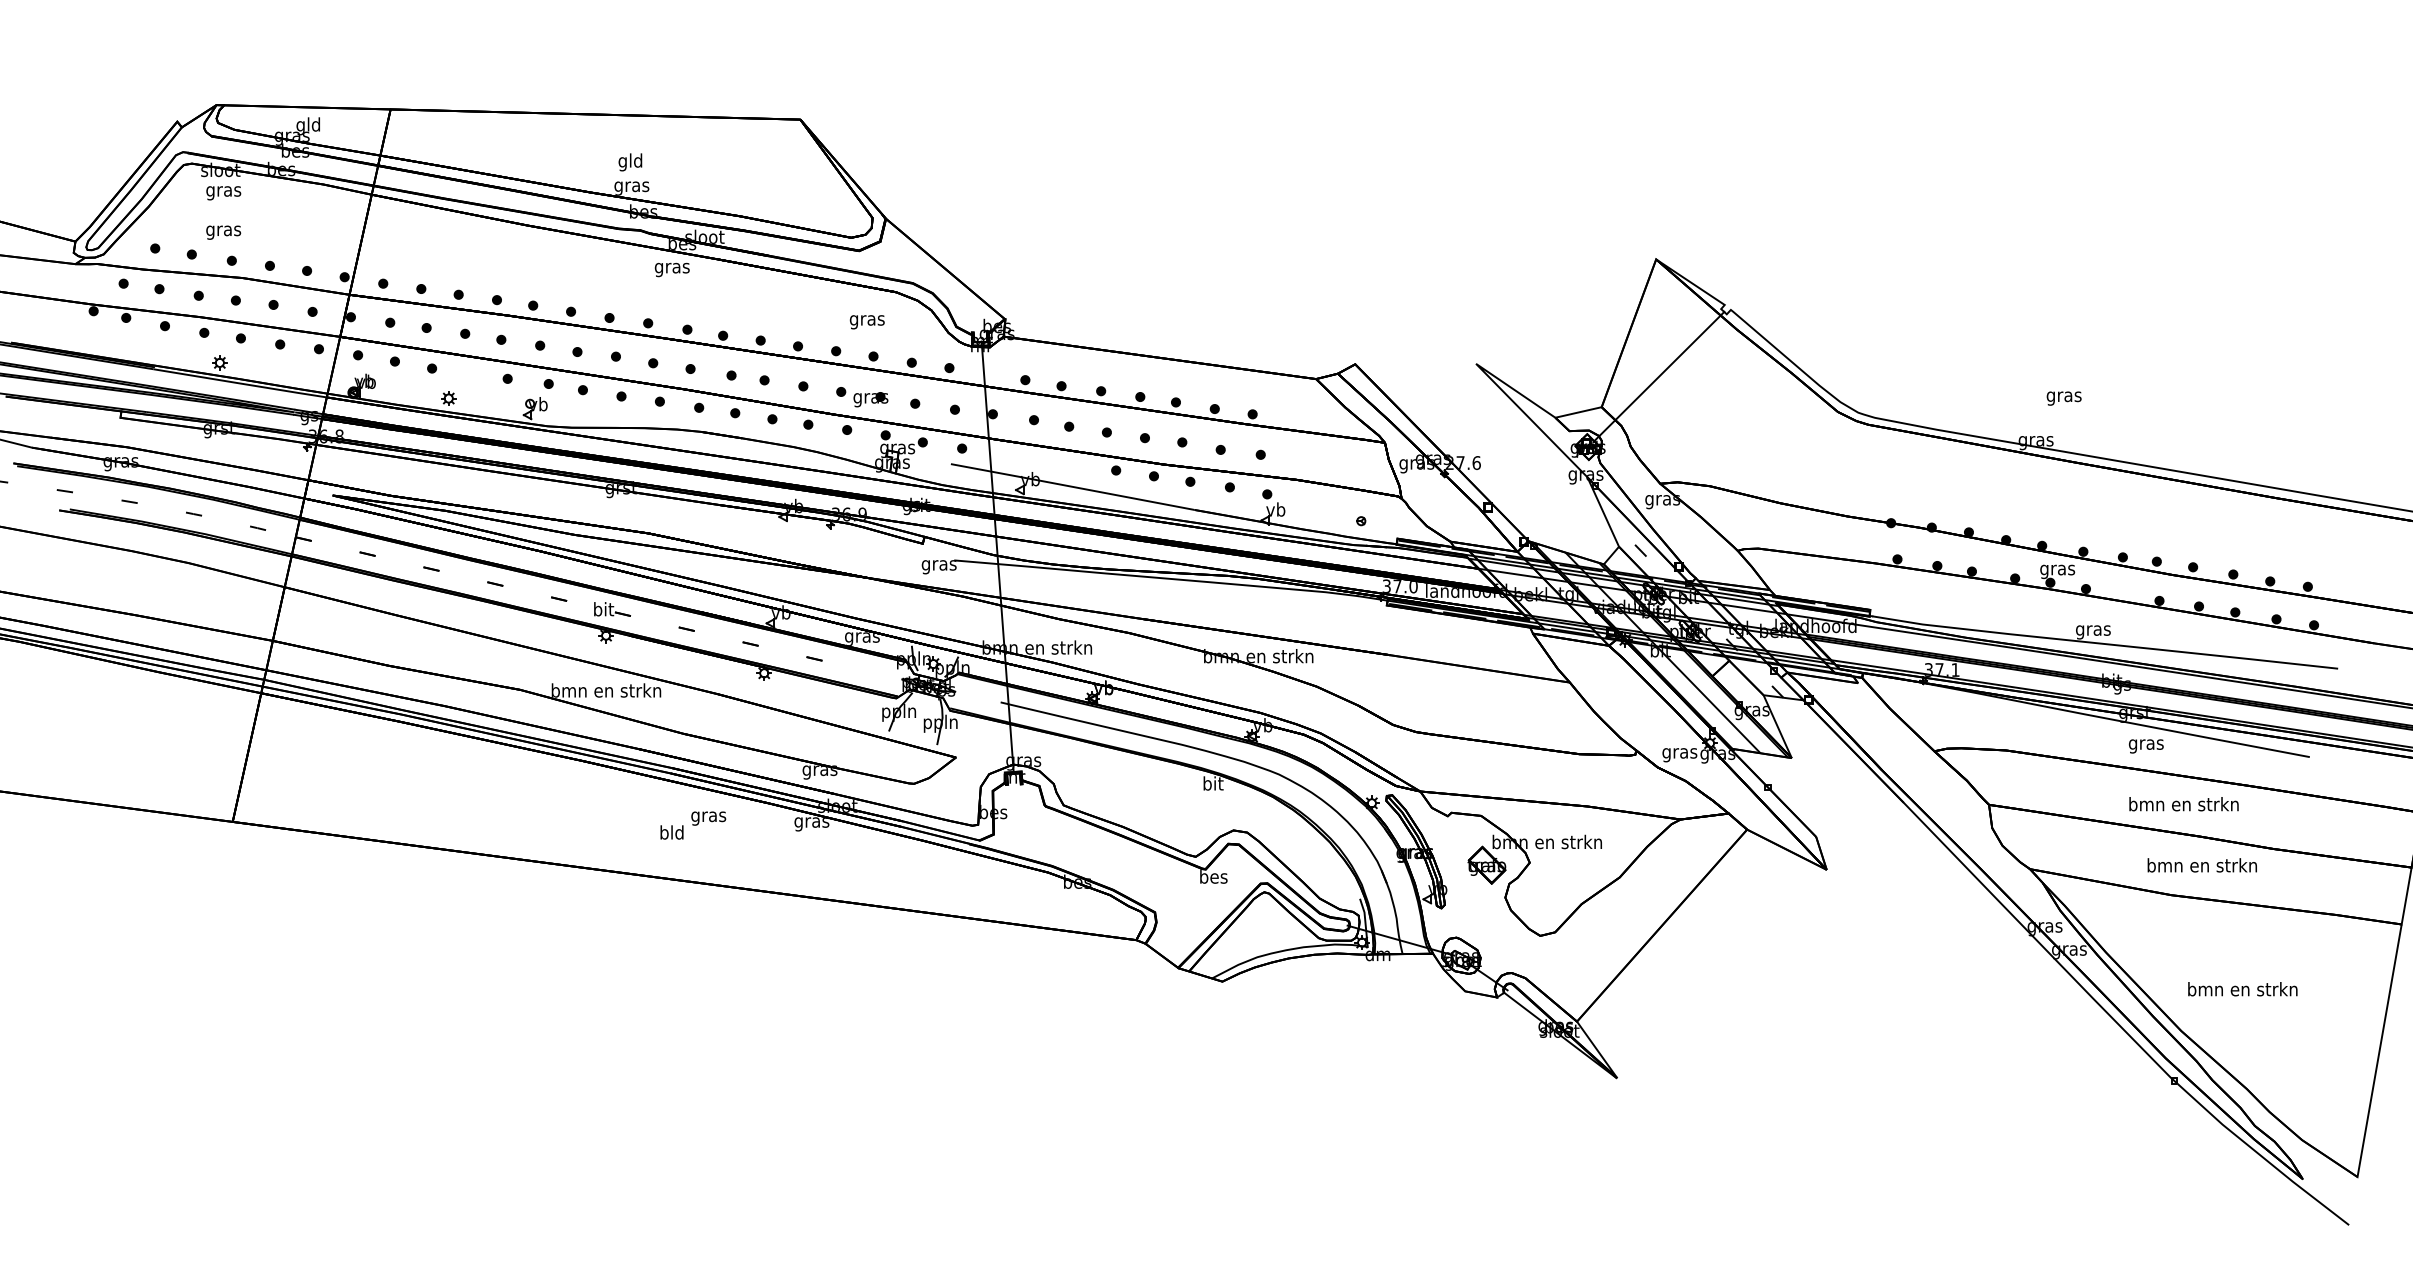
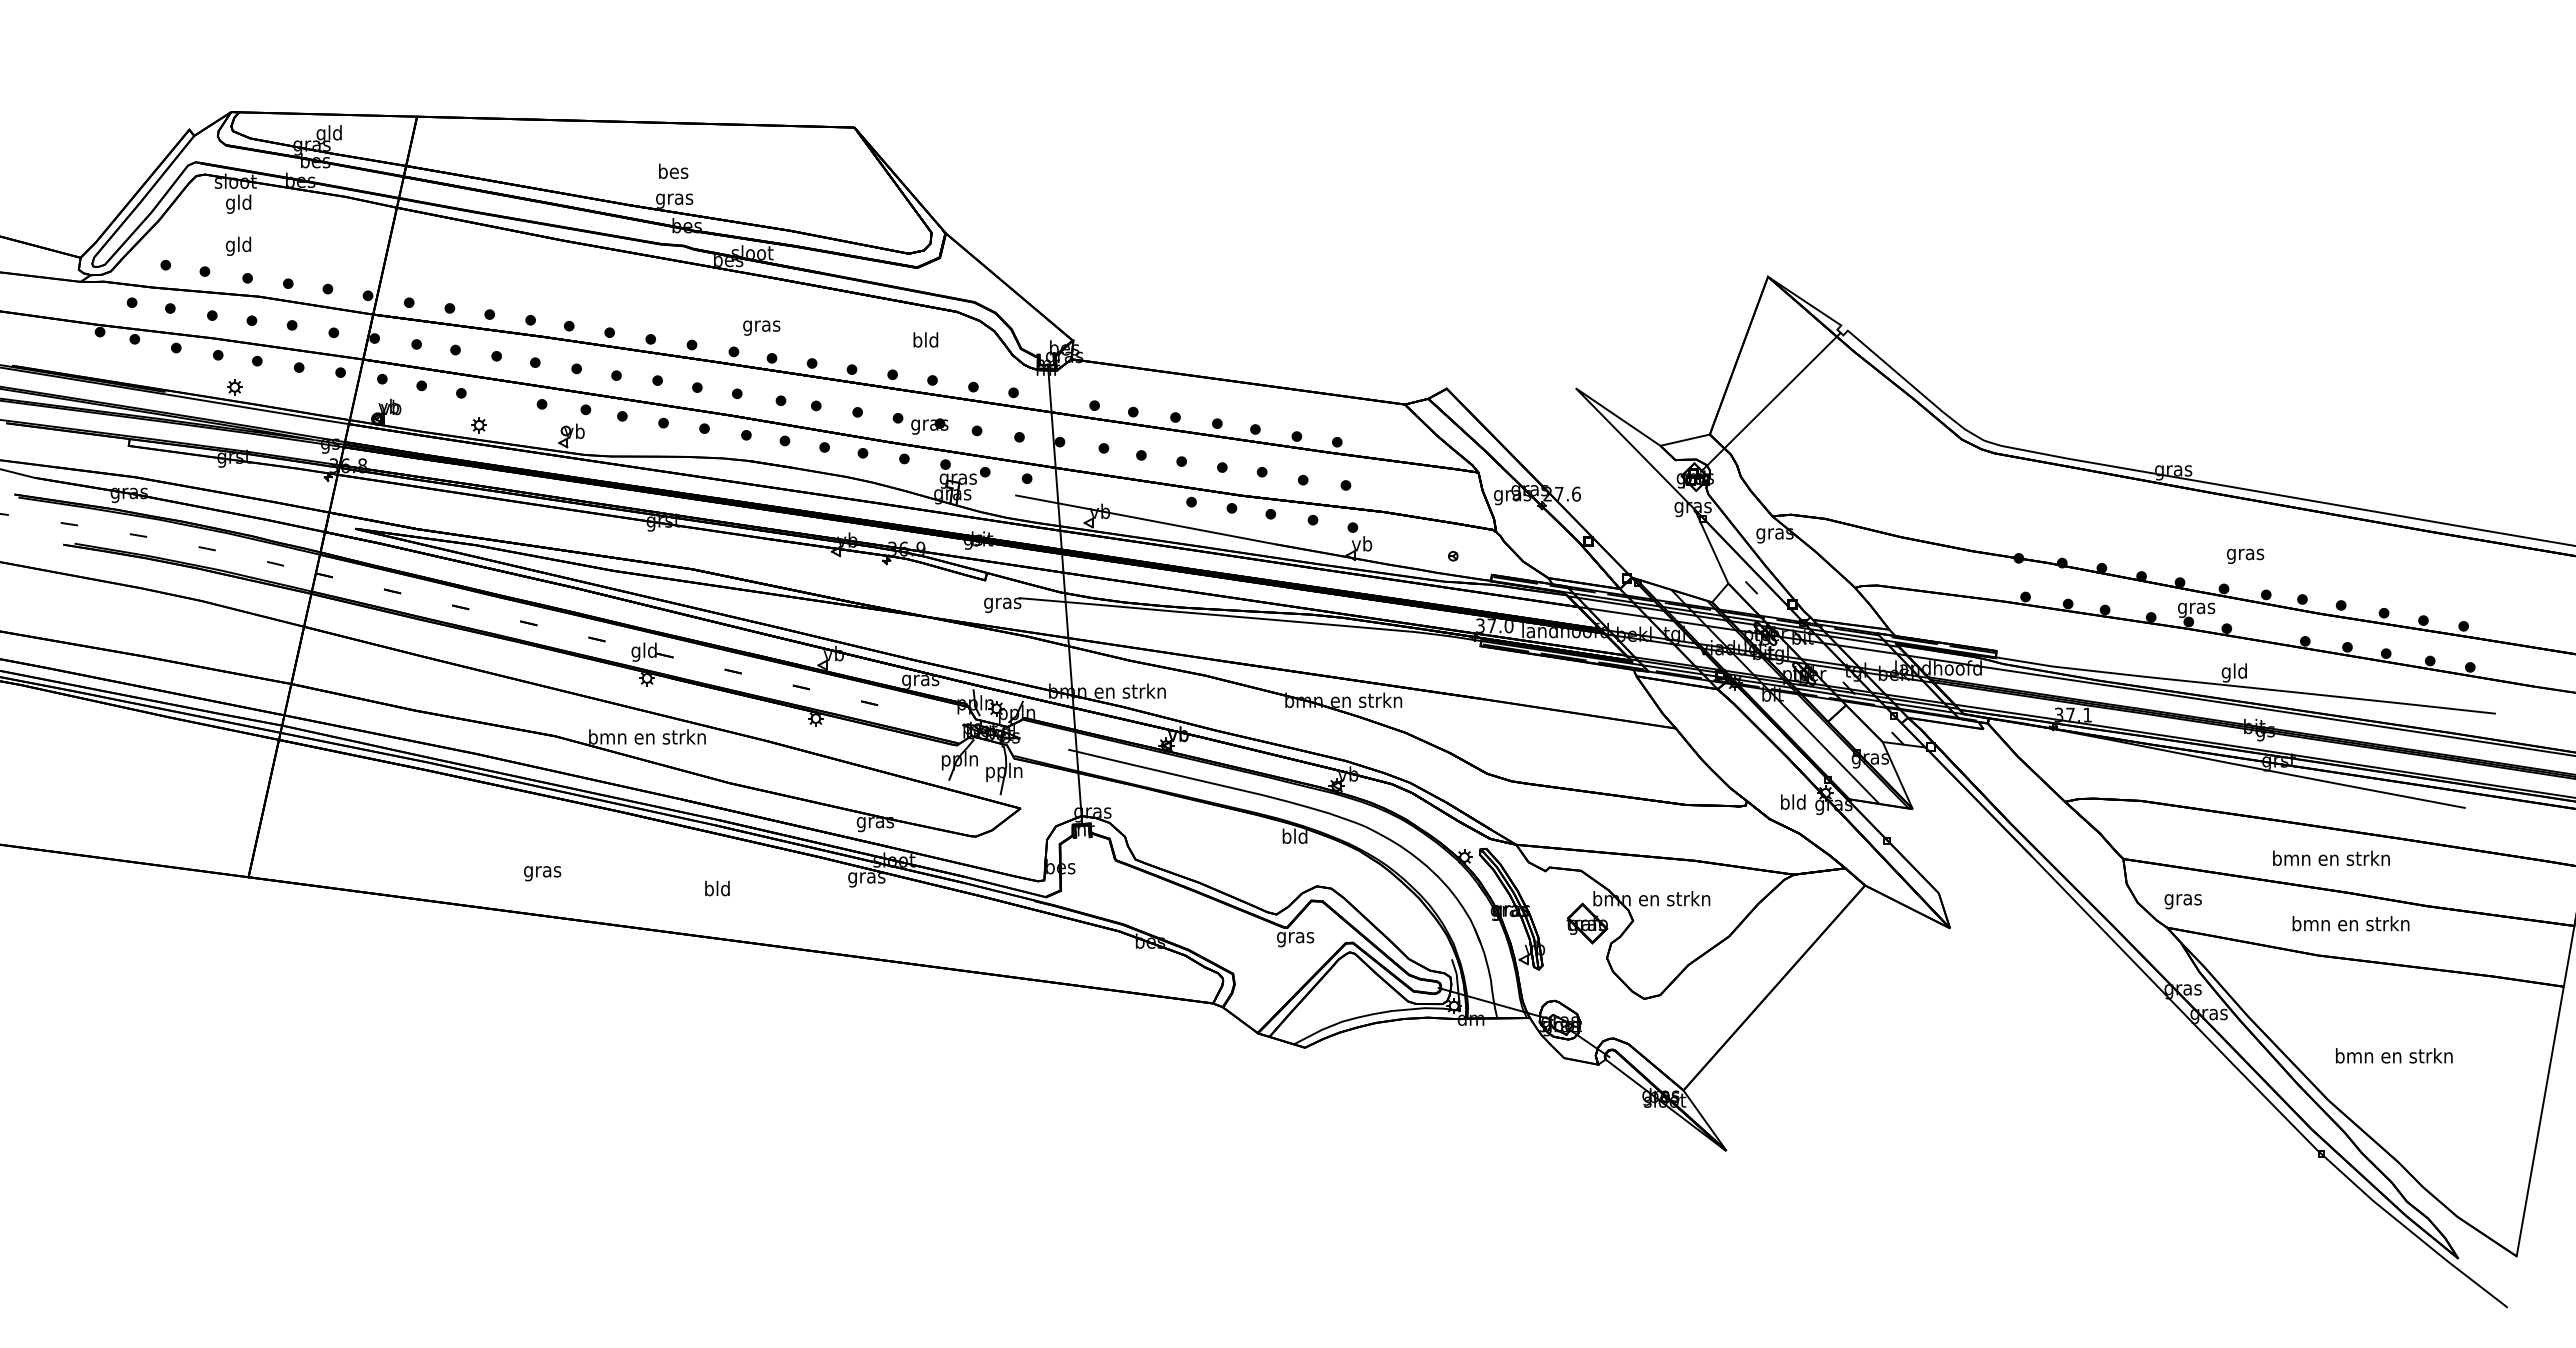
text: (630, 161) -> (673, 172), gld -> bes
text: (223, 190) -> (238, 203), gras -> gld
text: (223, 230) -> (238, 245), gras -> gld
text: (672, 269) -> (761, 327), moved
text: (866, 320) -> (925, 341), gras -> bld
text: (2064, 397) -> (2245, 555), moved
text: (602, 610) -> (643, 651), bit -> gld
text: (2093, 630) -> (2234, 672), gras -> gld
text: (2145, 746) -> (2182, 901), moved
text: (1679, 752) -> (1792, 803), gras -> bld
text: (1212, 782) -> (1294, 835), bit -> bld
text: (708, 818) -> (542, 873), moved
text: (1213, 878) -> (1295, 937), bes -> gras

